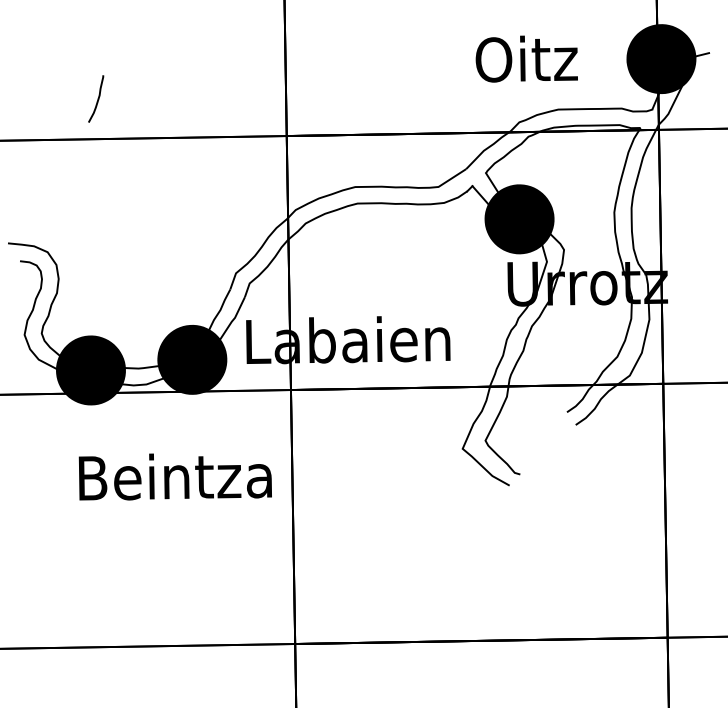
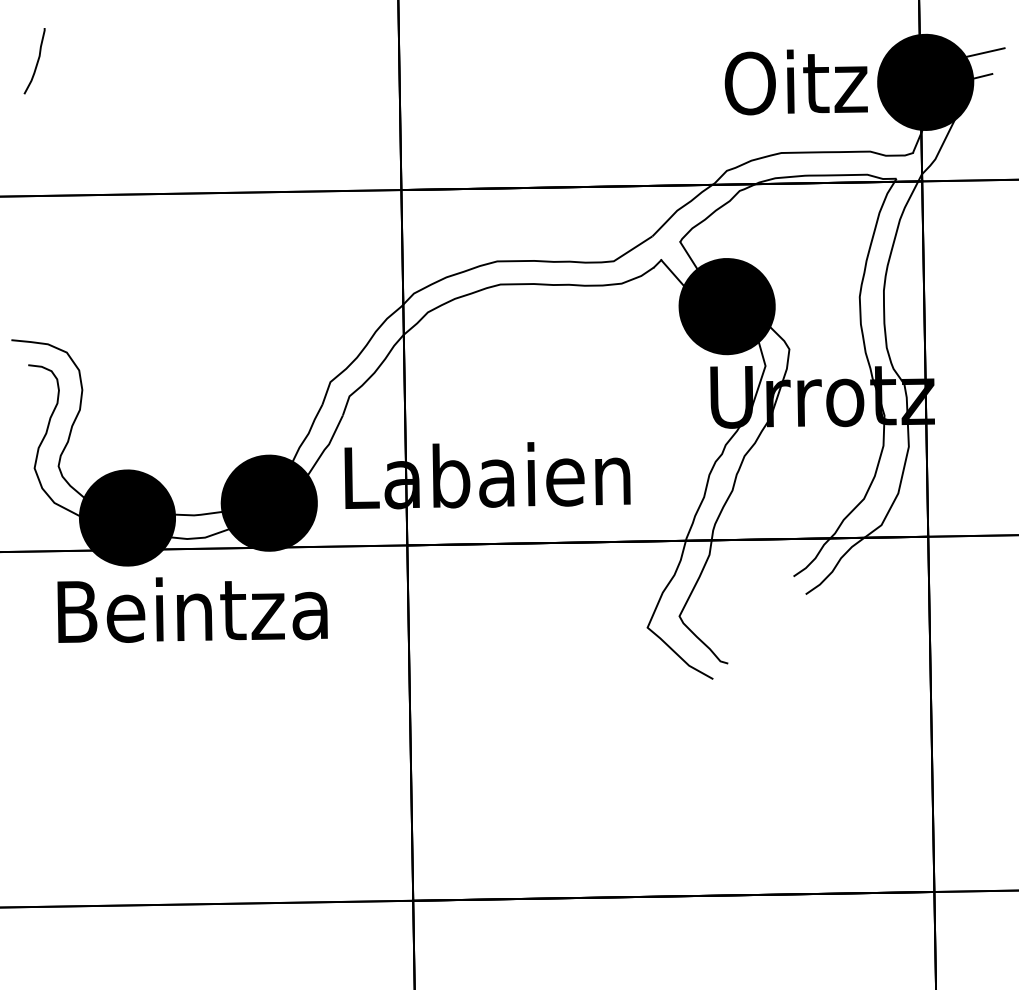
line: (703, 37) -> (984, 52), added
text: (526, 59) -> (795, 82), moved
curve: (97, 99) -> (36, 62), moved
text: (175, 476) -> (192, 609), moved

